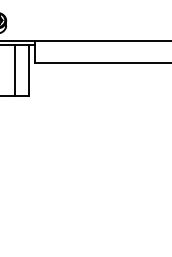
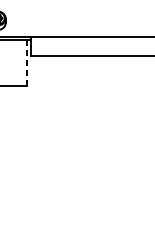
line: (15, 69) -> (14, 62), removed
line: (29, 69) -> (26, 62), solid -> dashed

